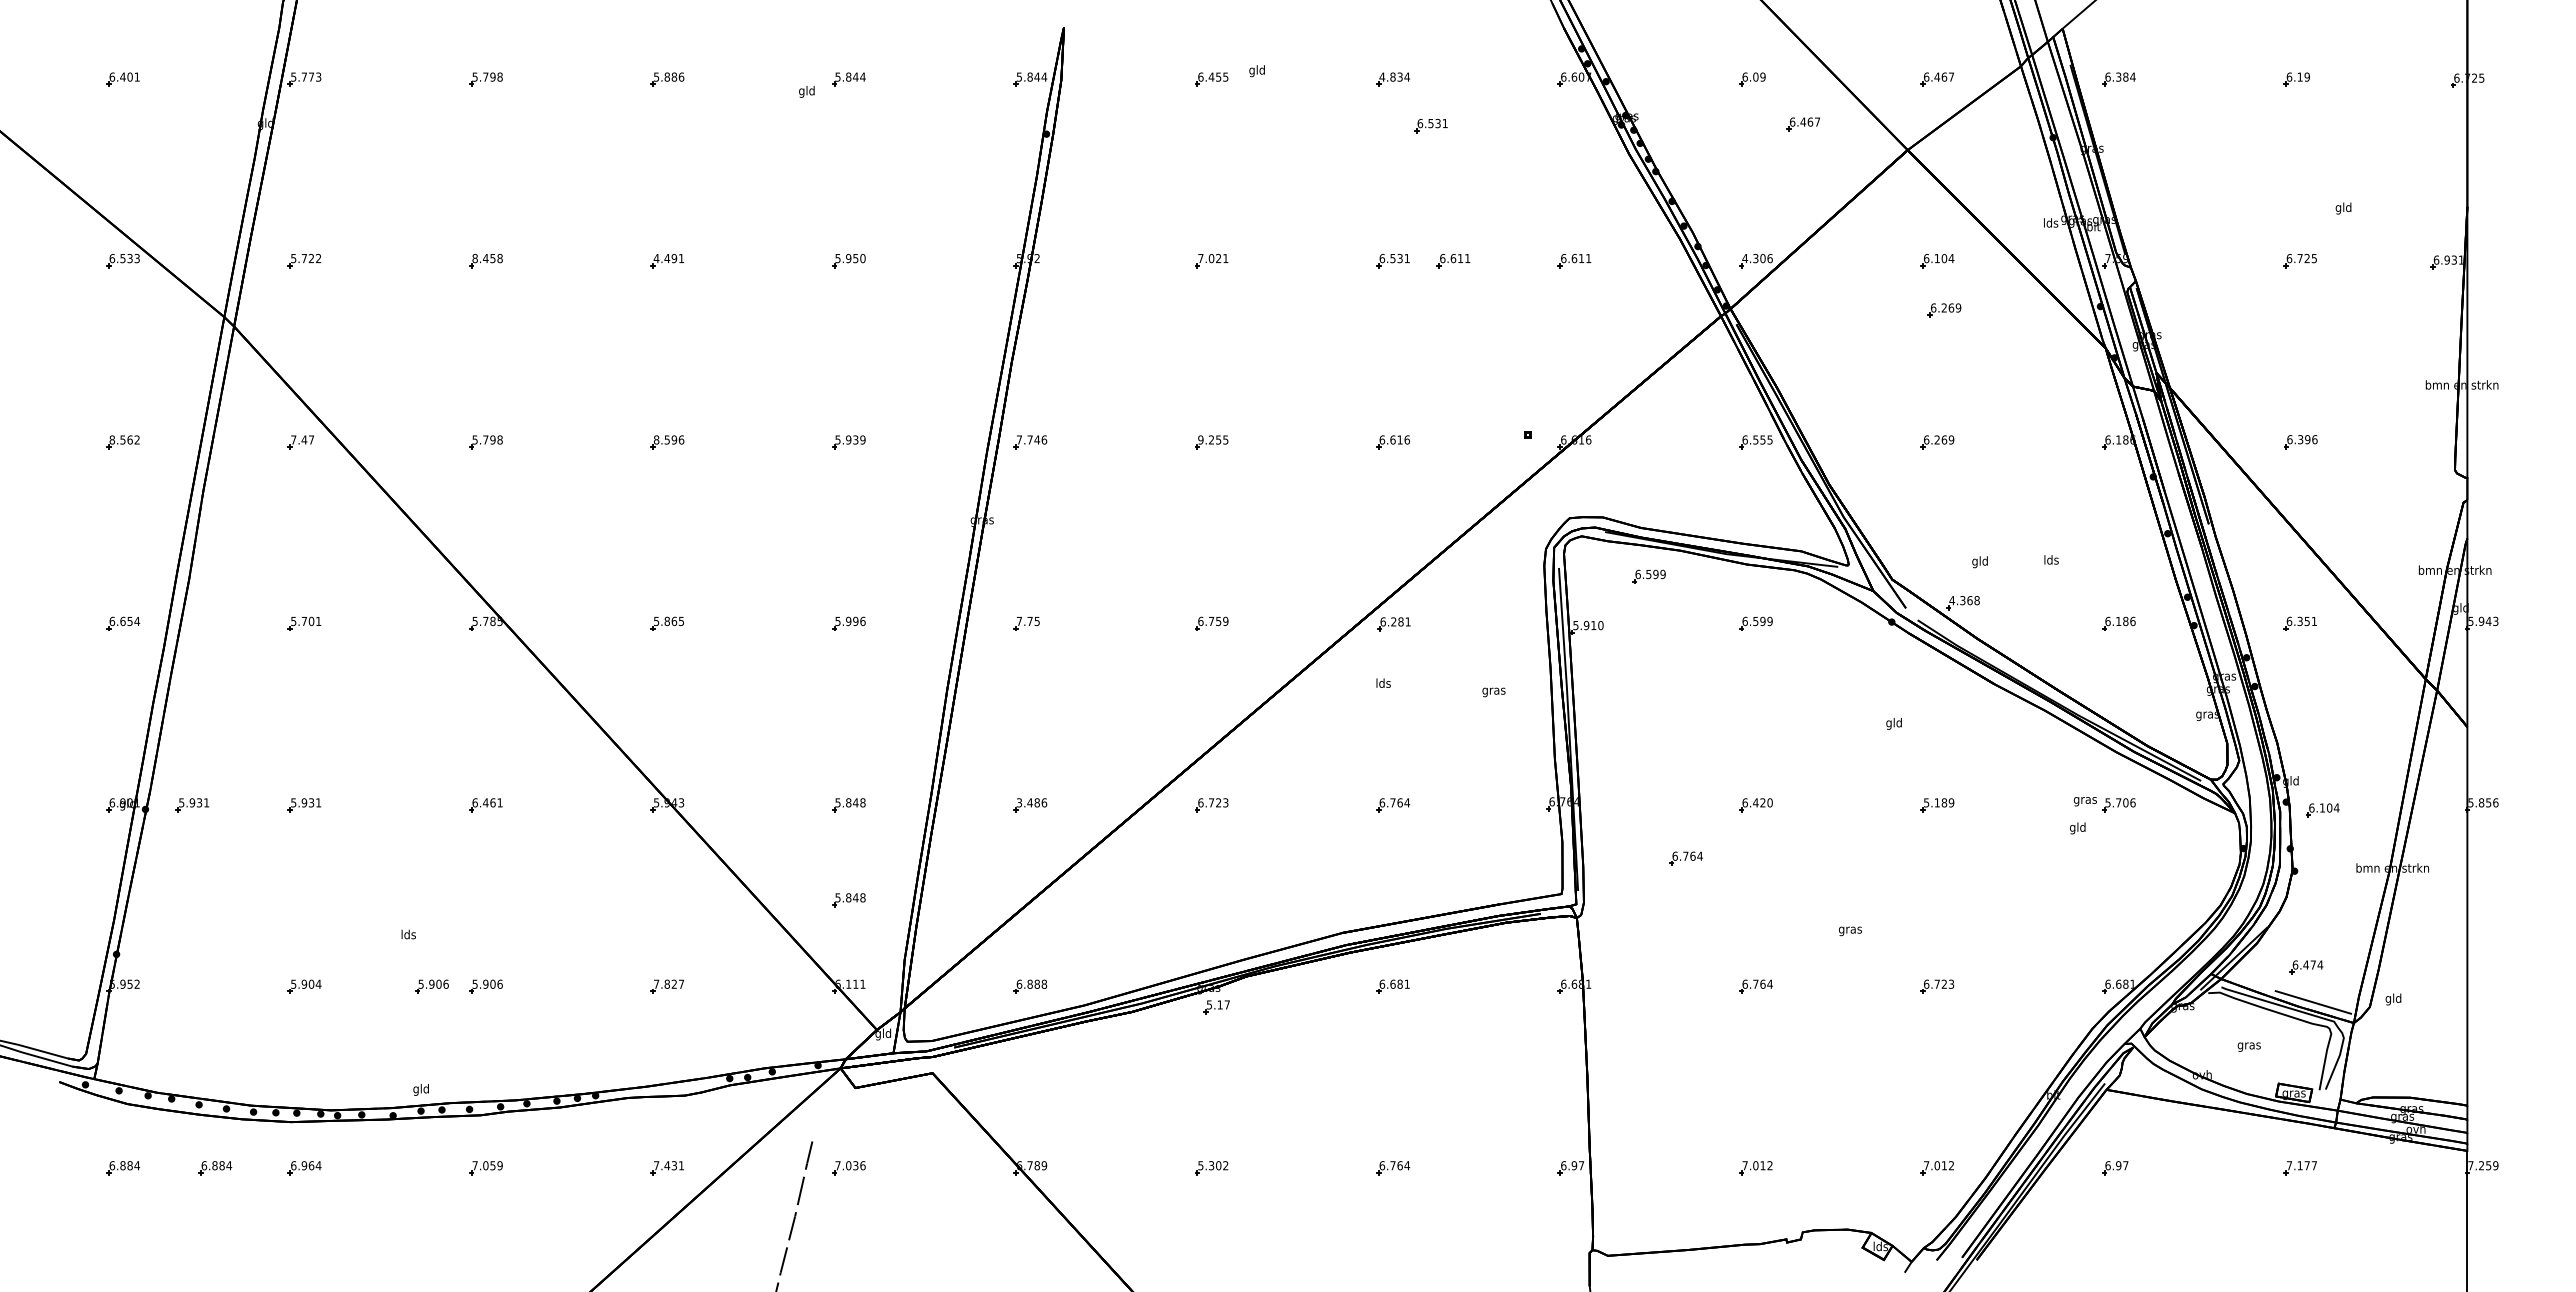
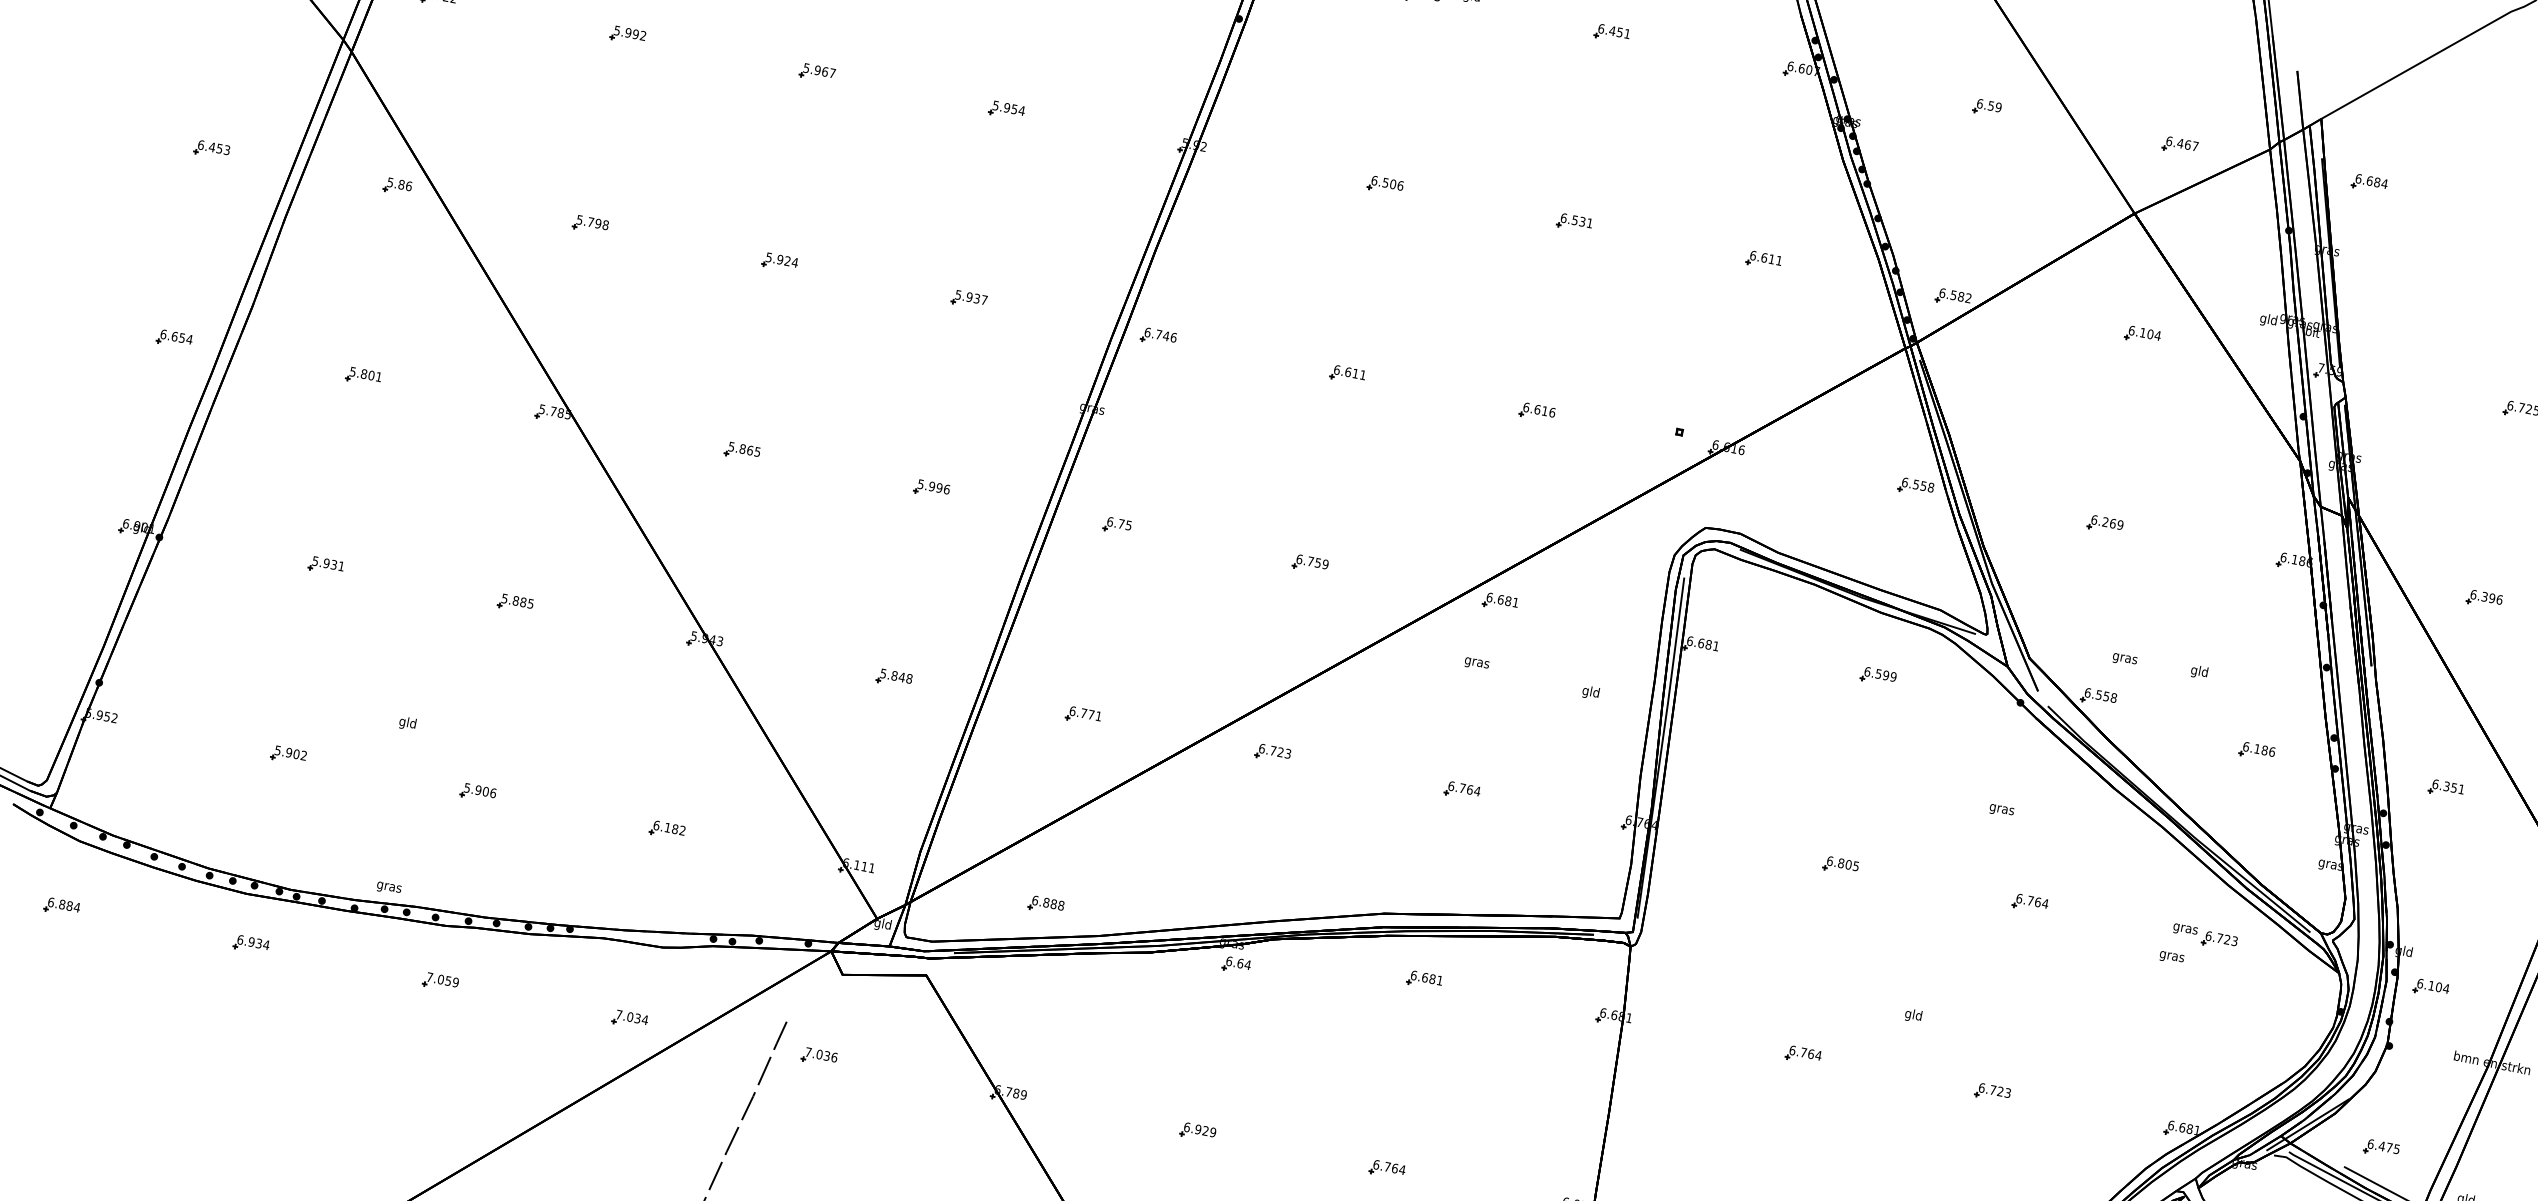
text: (1394, 76) -> (1614, 30), 4.834 -> 6.451
text: (1755, 76) -> (1990, 105), 6.09 -> 6.59
text: (2118, 76) -> (2369, 180), 6.384 -> 6.684
part: (1802, 124) -> (2030, 165), removed
part: (1430, 126) -> (1641, 90), removed
text: (2050, 224) -> (2268, 320), lds -> gld
text: (487, 258) -> (630, 33), 8.458 -> 5.992
text: (668, 258) -> (819, 70), 4.491 -> 5.967
text: (862, 258) -> (1021, 110), 5.950 -> 5.954
text: (1213, 258) -> (1387, 183), 7.021 -> 6.506
text: (1757, 258) -> (1955, 295), 4.306 -> 6.582
part: (1453, 261) -> (1637, 235), removed
part: (1944, 310) -> (2139, 388), removed
text: (124, 439) -> (213, 147), 8.562 -> 6.453
text: (302, 439) -> (399, 183), 7.47 -> 5.86
text: (669, 439) -> (782, 259), 8.596 -> 5.924
text: (862, 439) -> (984, 299), 5.939 -> 5.937
text: (1019, 439) -> (1147, 332), 7.746 -> 6.746
text: (1213, 439) -> (1350, 372), 9.255 -> 6.611
text: (1769, 439) -> (1930, 487), 6.555 -> 6.558
text: (2050, 561) -> (2198, 672), lds -> gld
text: (1979, 562) -> (2124, 658), gld -> gras
part: (1648, 576) -> (1775, 604), removed
text: (1960, 600) -> (2096, 694), 4.368 -> 6.558
text: (304, 621) -> (364, 374), 5.701 -> 5.801
text: (1019, 621) -> (1110, 521), 7.75 -> 6.75
text: (1393, 621) -> (1500, 599), 6.281 -> 6.681
text: (1588, 625) -> (1703, 643), 5.910 -> 6.681
text: (1383, 684) -> (1477, 662), lds -> gras
text: (1493, 691) -> (1590, 692), gras -> gld
text: (1893, 723) -> (2001, 808), gld -> gras
text: (487, 802) -> (517, 600), 6.461 -> 5.885
text: (1031, 802) -> (1085, 713), 3.486 -> 6.771
text: (1762, 802) -> (1848, 864), 6.420 -> 6.805
text: (1939, 802) -> (2032, 900), 5.189 -> 6.764
text: (2120, 802) -> (2221, 938), 5.706 -> 6.723
part: (192, 805) -> (209, 543), removed
text: (2077, 828) -> (2171, 956), gld -> gras
part: (1685, 858) -> (1756, 906), removed
part: (848, 900) -> (874, 777), removed
text: (1849, 930) -> (1912, 1015), gras -> gld
text: (408, 935) -> (407, 723), lds -> gld
text: (2320, 964) -> (2397, 1148), 6.474 -> 6.475
text: (318, 983) -> (303, 754), 5.904 -> 5.902
text: (668, 983) -> (669, 827), 7.827 -> 6.182
part: (431, 986) -> (421, 781), removed
text: (1218, 1004) -> (1238, 962), 5.17 -> 6.64
text: (420, 1089) -> (388, 886), gld -> gras
text: (311, 1165) -> (259, 943), 6.964 -> 6.934
text: (674, 1165) -> (637, 1018), 7.431 -> 7.034
text: (1213, 1165) -> (1200, 1129), 5.302 -> 6.929
part: (215, 1168) -> (158, 926), removed

